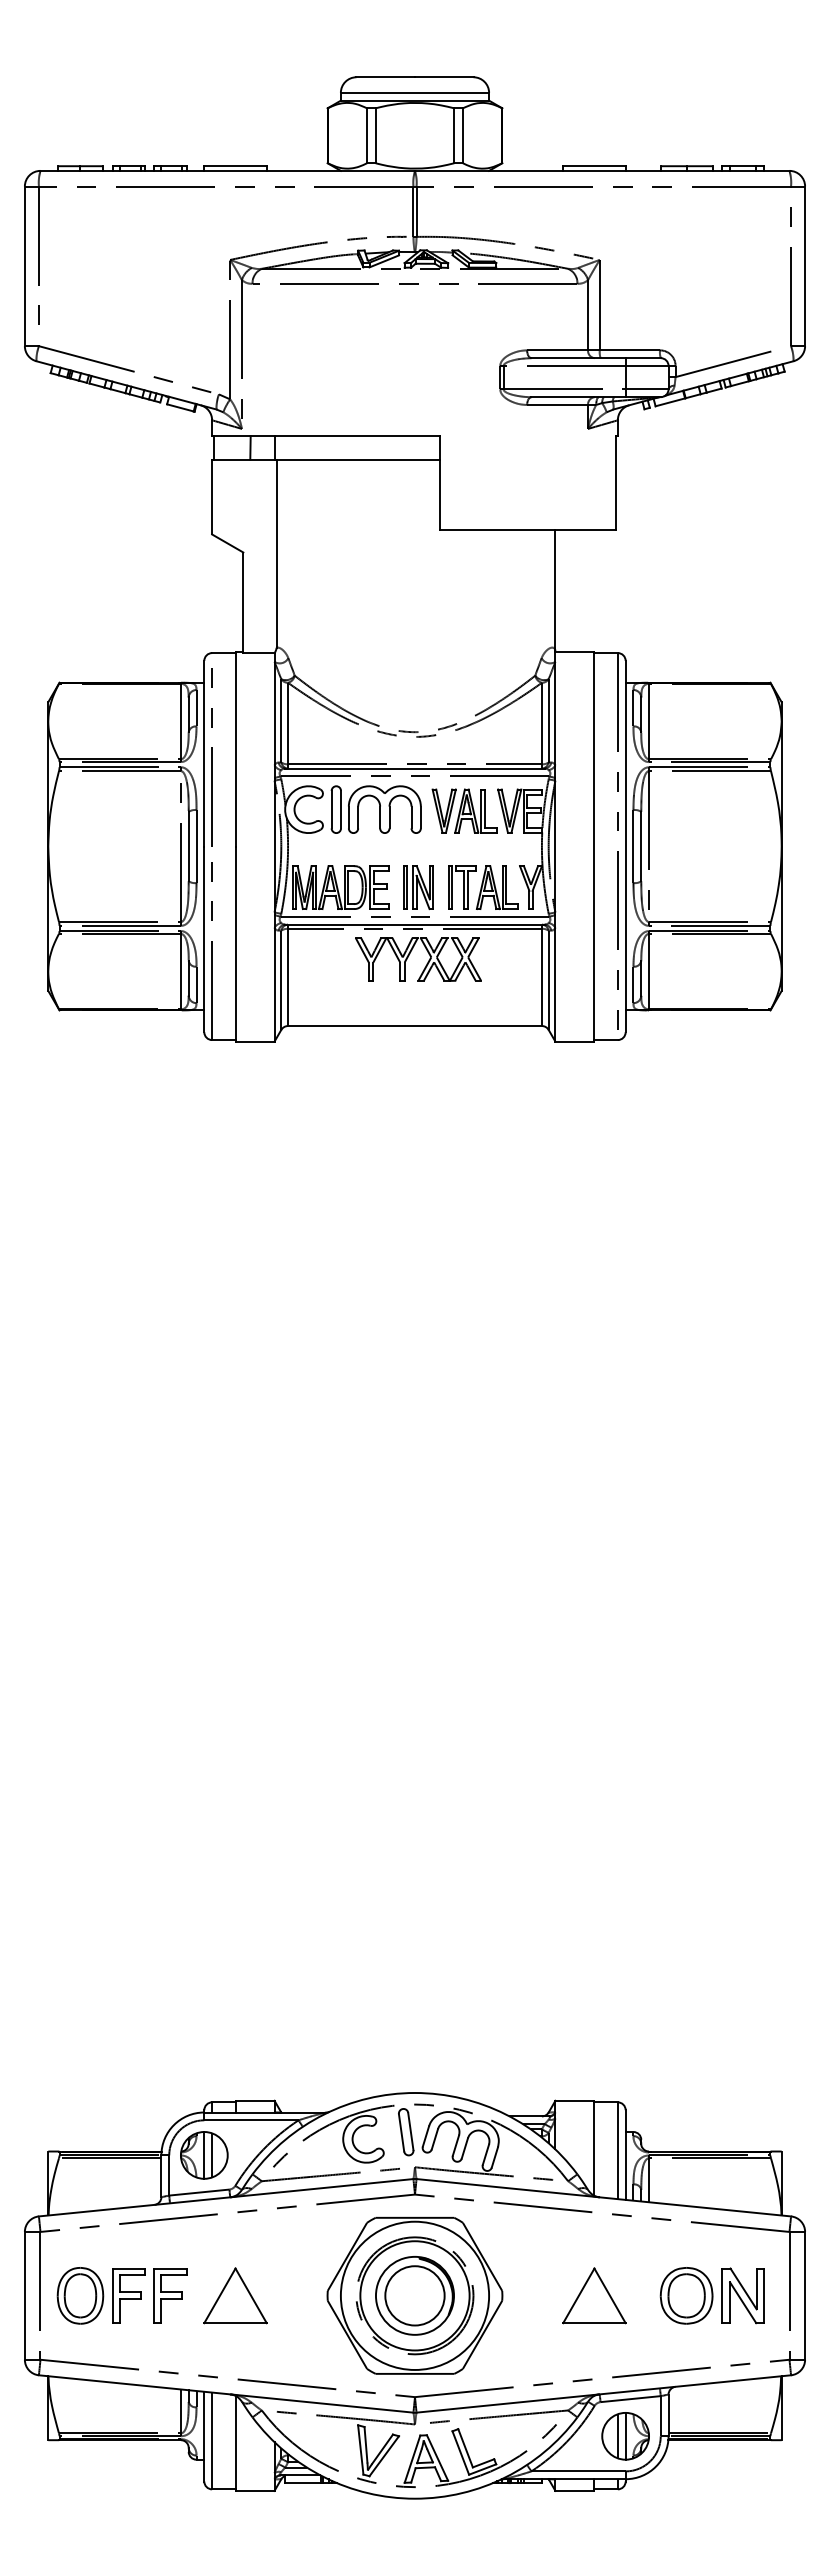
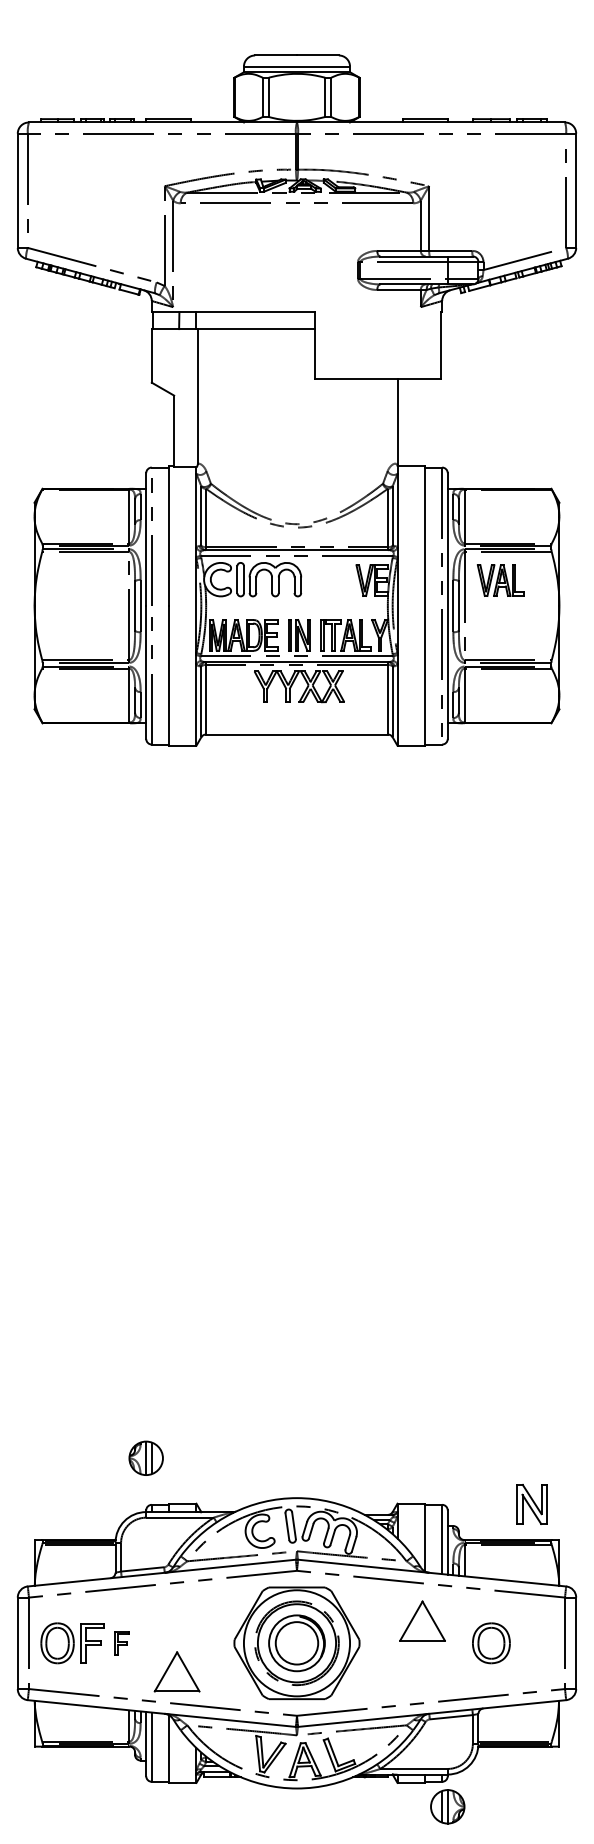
part: (464, 810) -> (500, 580), moved
part: (204, 2155) -> (146, 1458), moved
part: (170, 2295) -> (122, 1643), size x0.6
part: (235, 2295) -> (177, 1671), moved
part: (594, 2295) -> (422, 1620), moved
part: (742, 2295) -> (531, 1504), moved
part: (625, 2436) -> (447, 1806), moved

